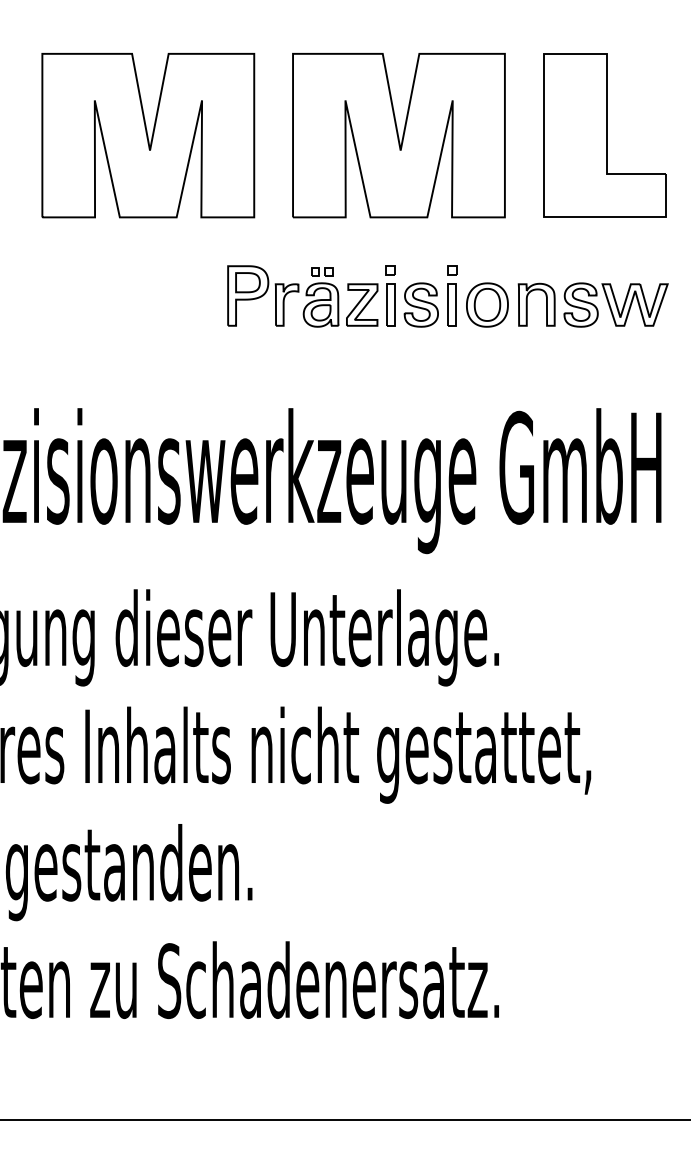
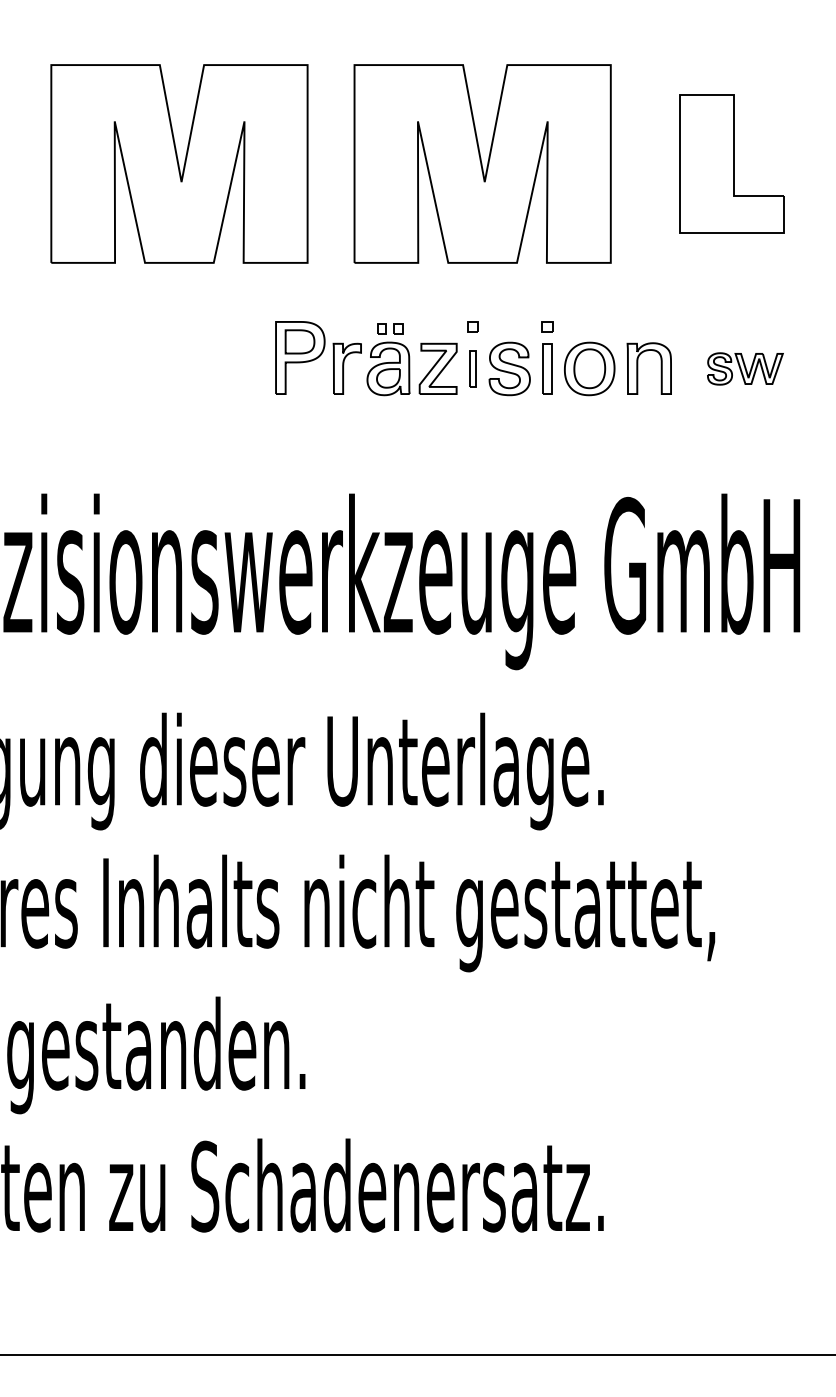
part: (604, 135) -> (731, 163), size x0.7
part: (390, 304) -> (472, 368), size x0.7
part: (616, 304) -> (745, 368), size x0.6

